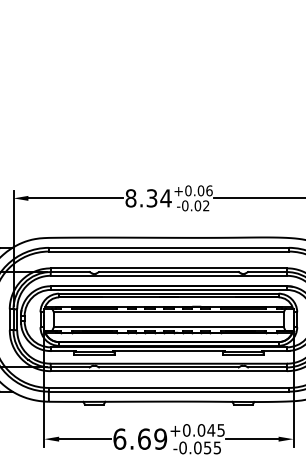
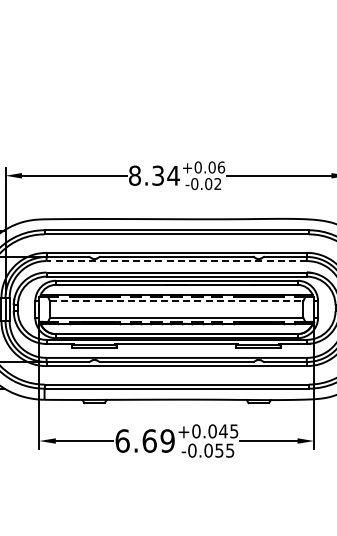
line: (168, 276) -> (176, 261), solid -> dashed
line: (168, 312) -> (176, 301), solid -> dashed

